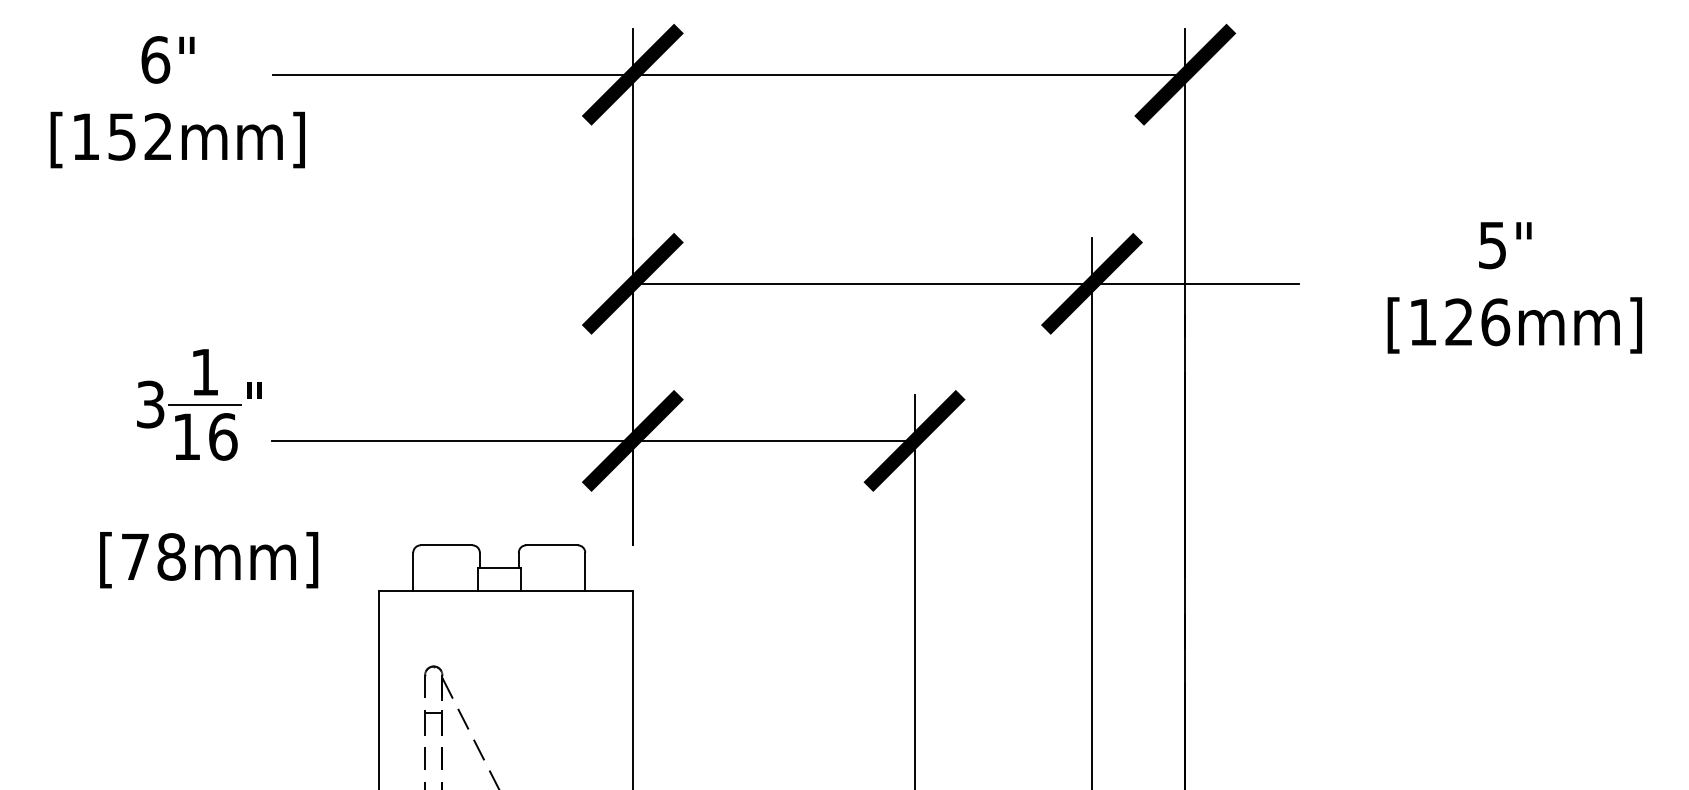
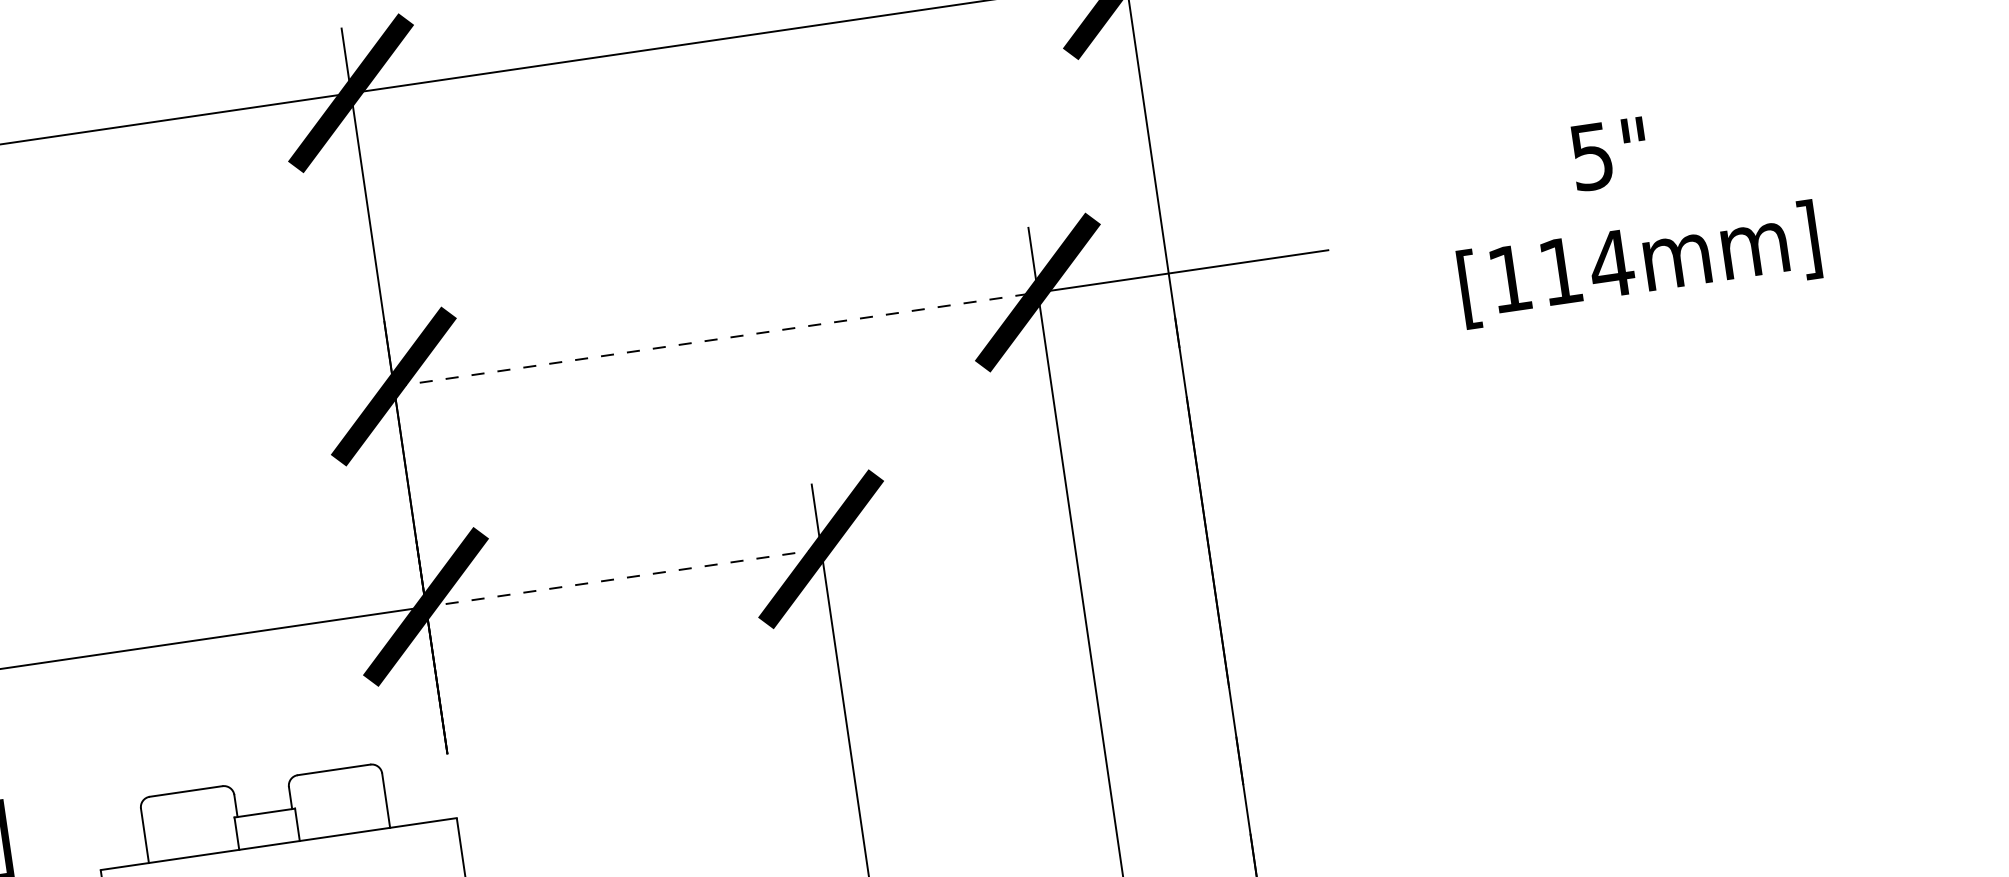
line: (862, 283) -> (715, 339), solid -> dashed
text: (1477, 322) -> (1586, 267), [126mm] -> [114mm]
line: (773, 440) -> (623, 577), solid -> dashed

